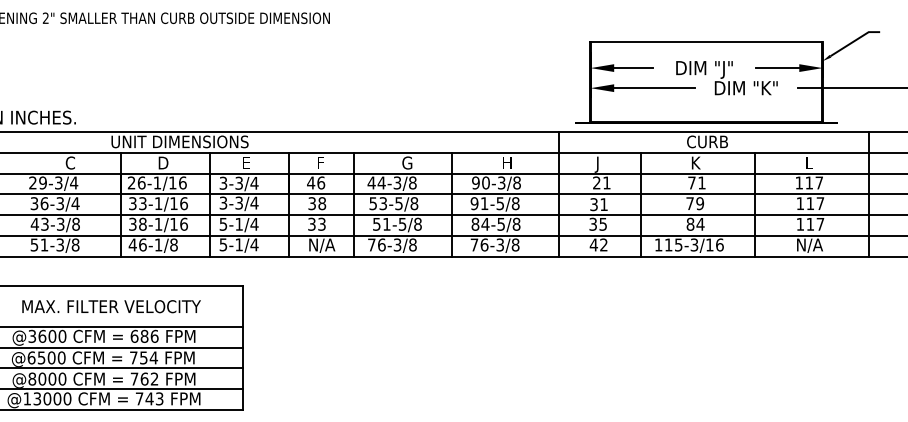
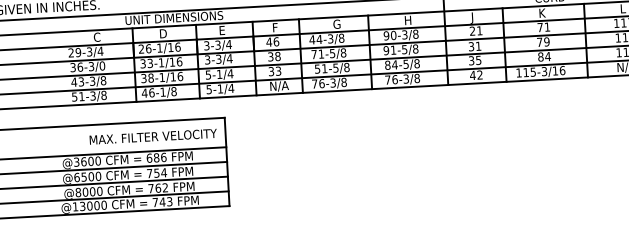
text: (75, 203) -> (102, 65), 36-3/4 -> 36-3/0
text: (377, 203) -> (317, 54), 53-5/8 -> 71-5/8
text: (111, 306) -> (153, 136), moved

